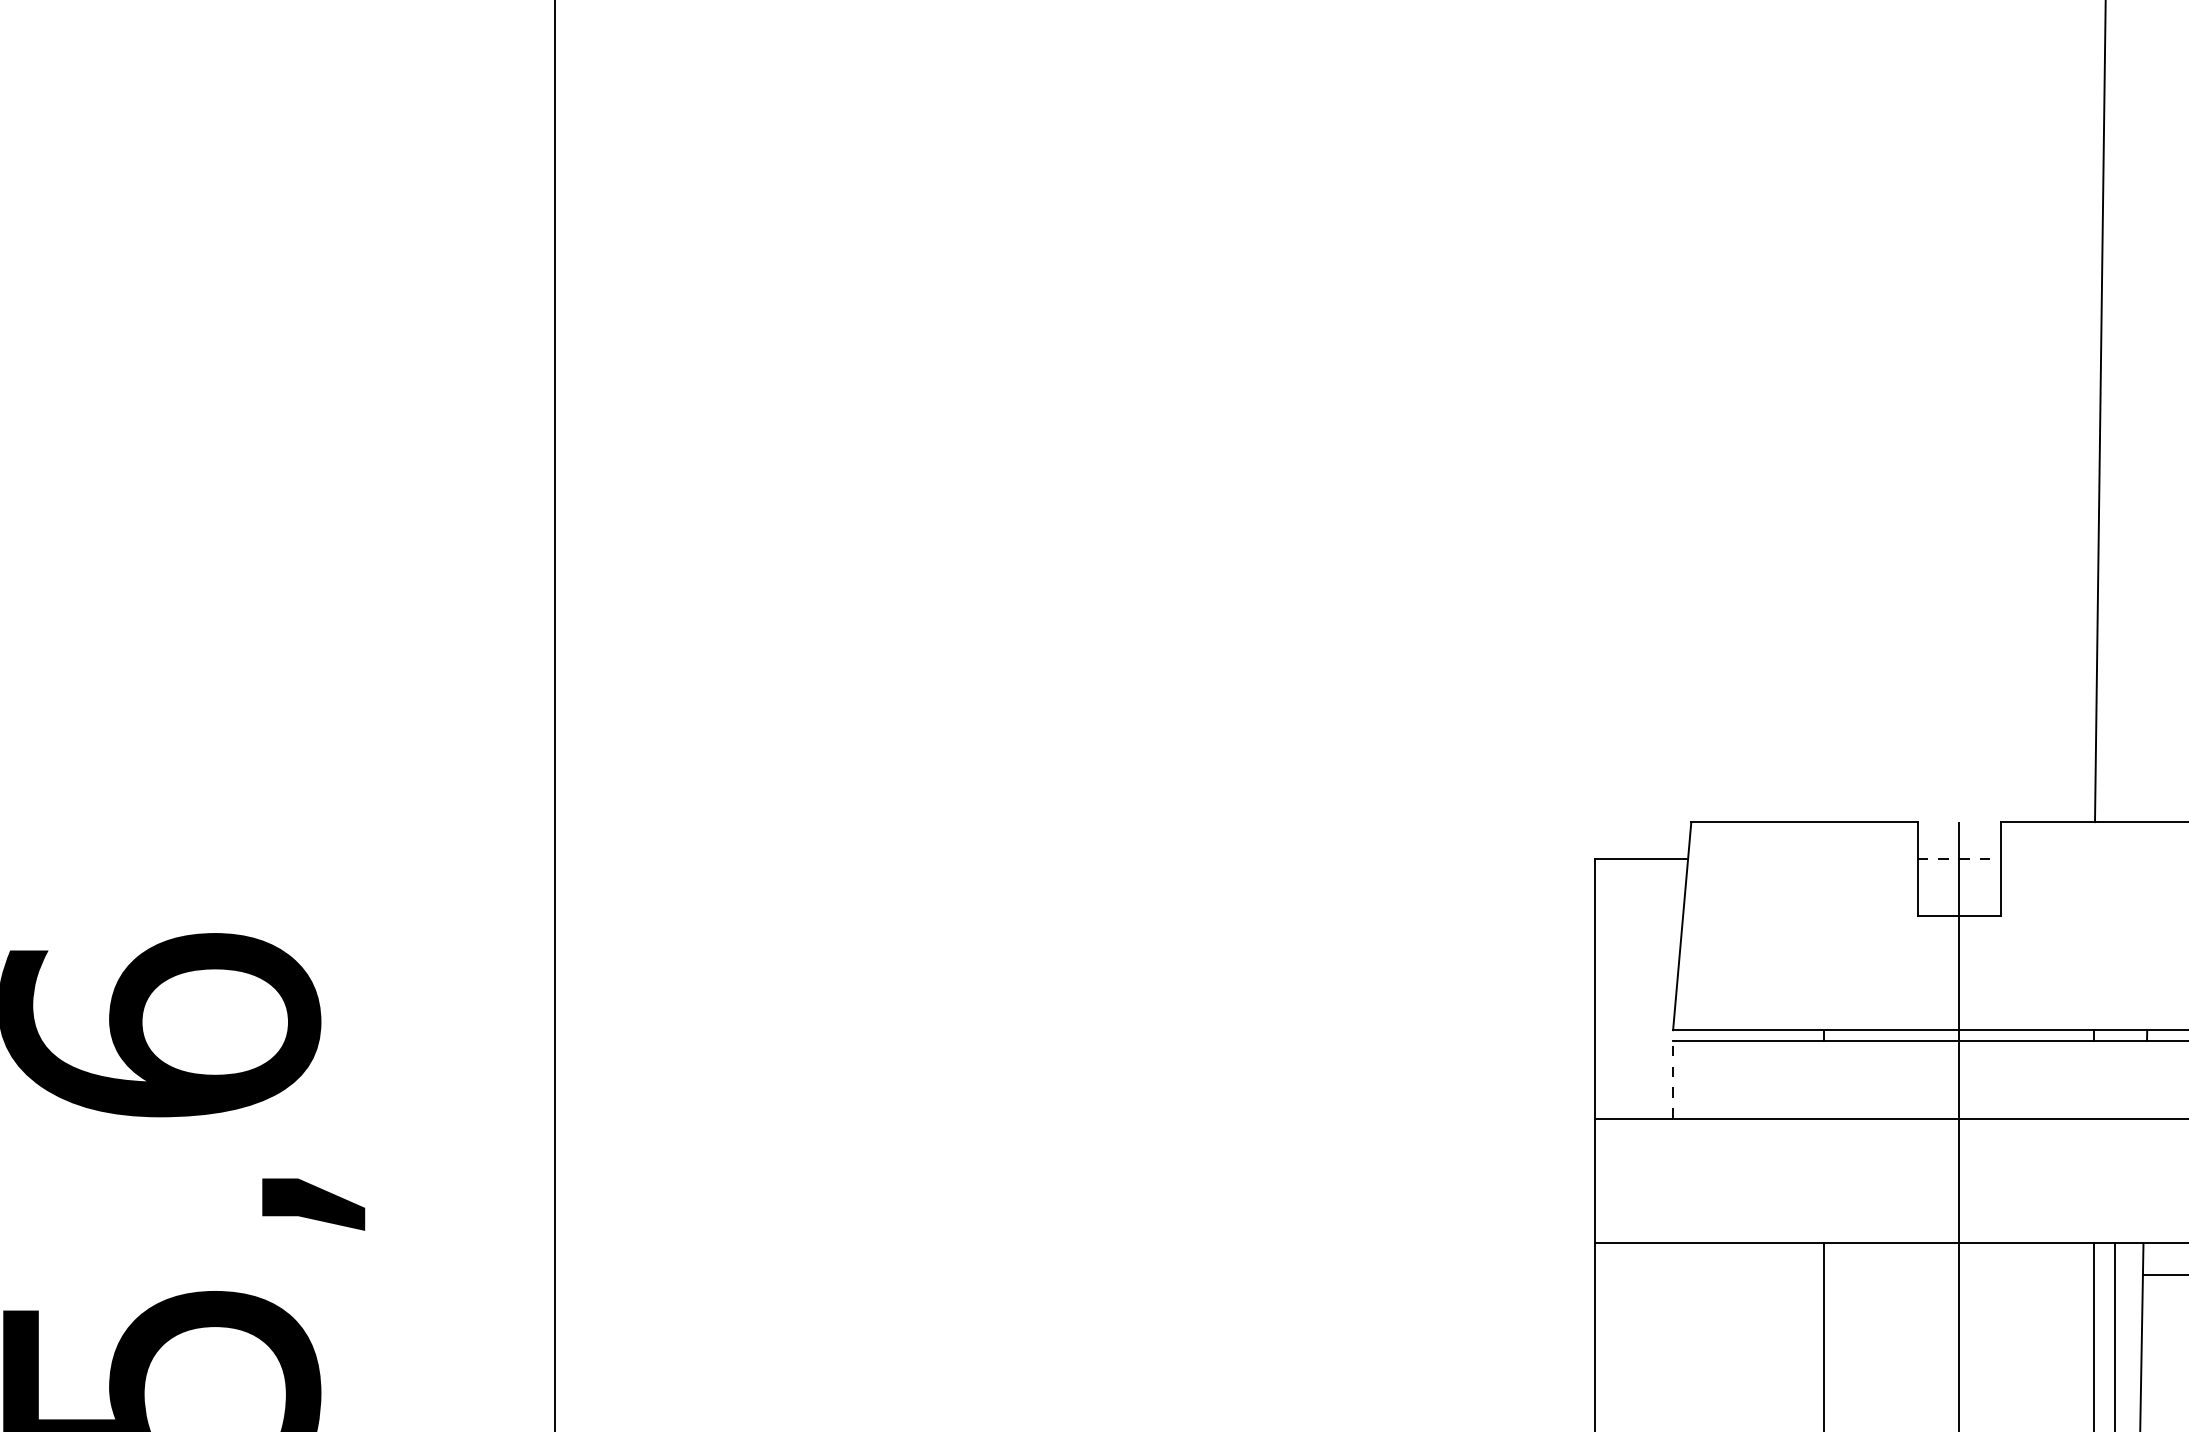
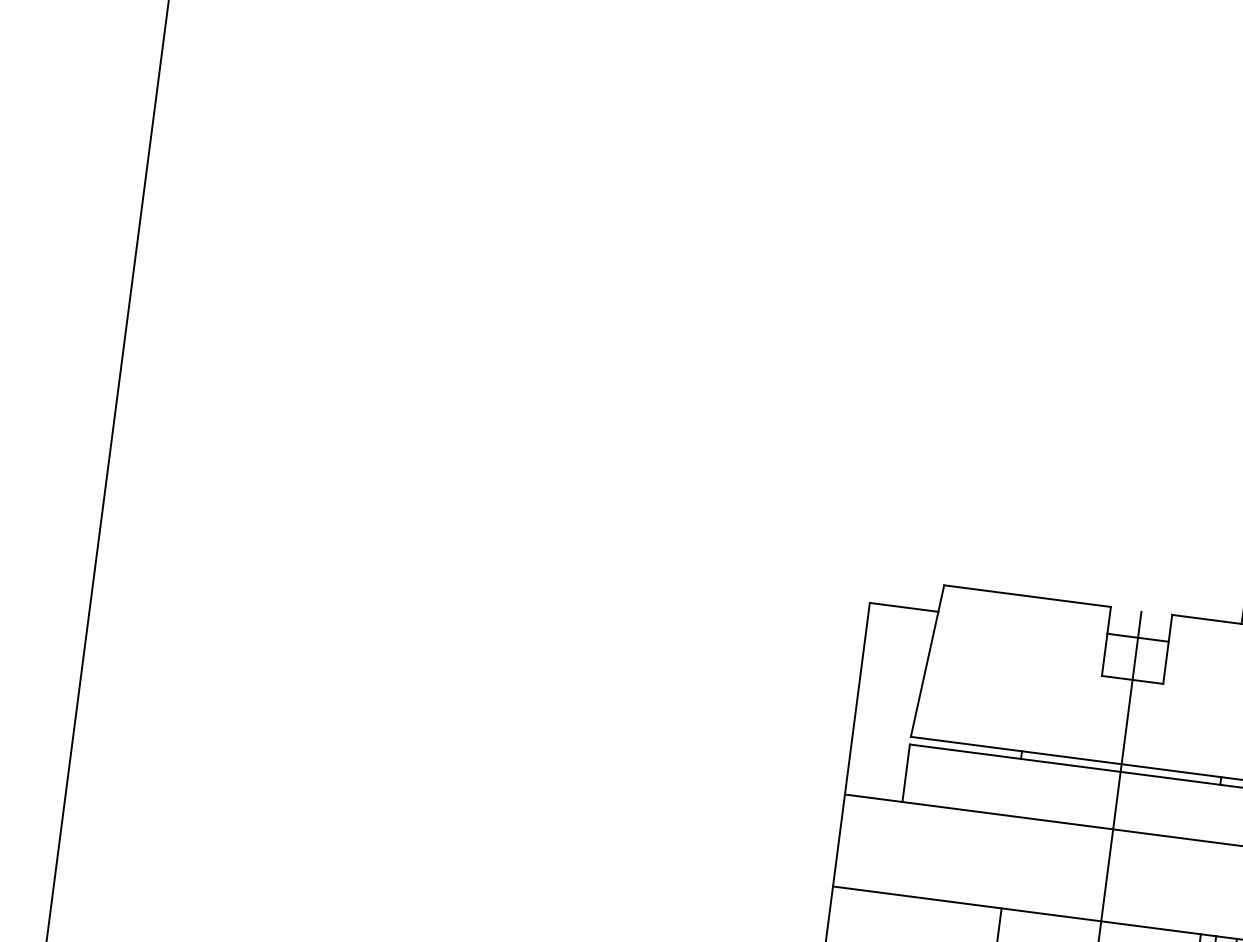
line: (1959, 858) -> (1138, 637), dashed -> solid
line: (1673, 1079) -> (906, 773), dashed -> solid

